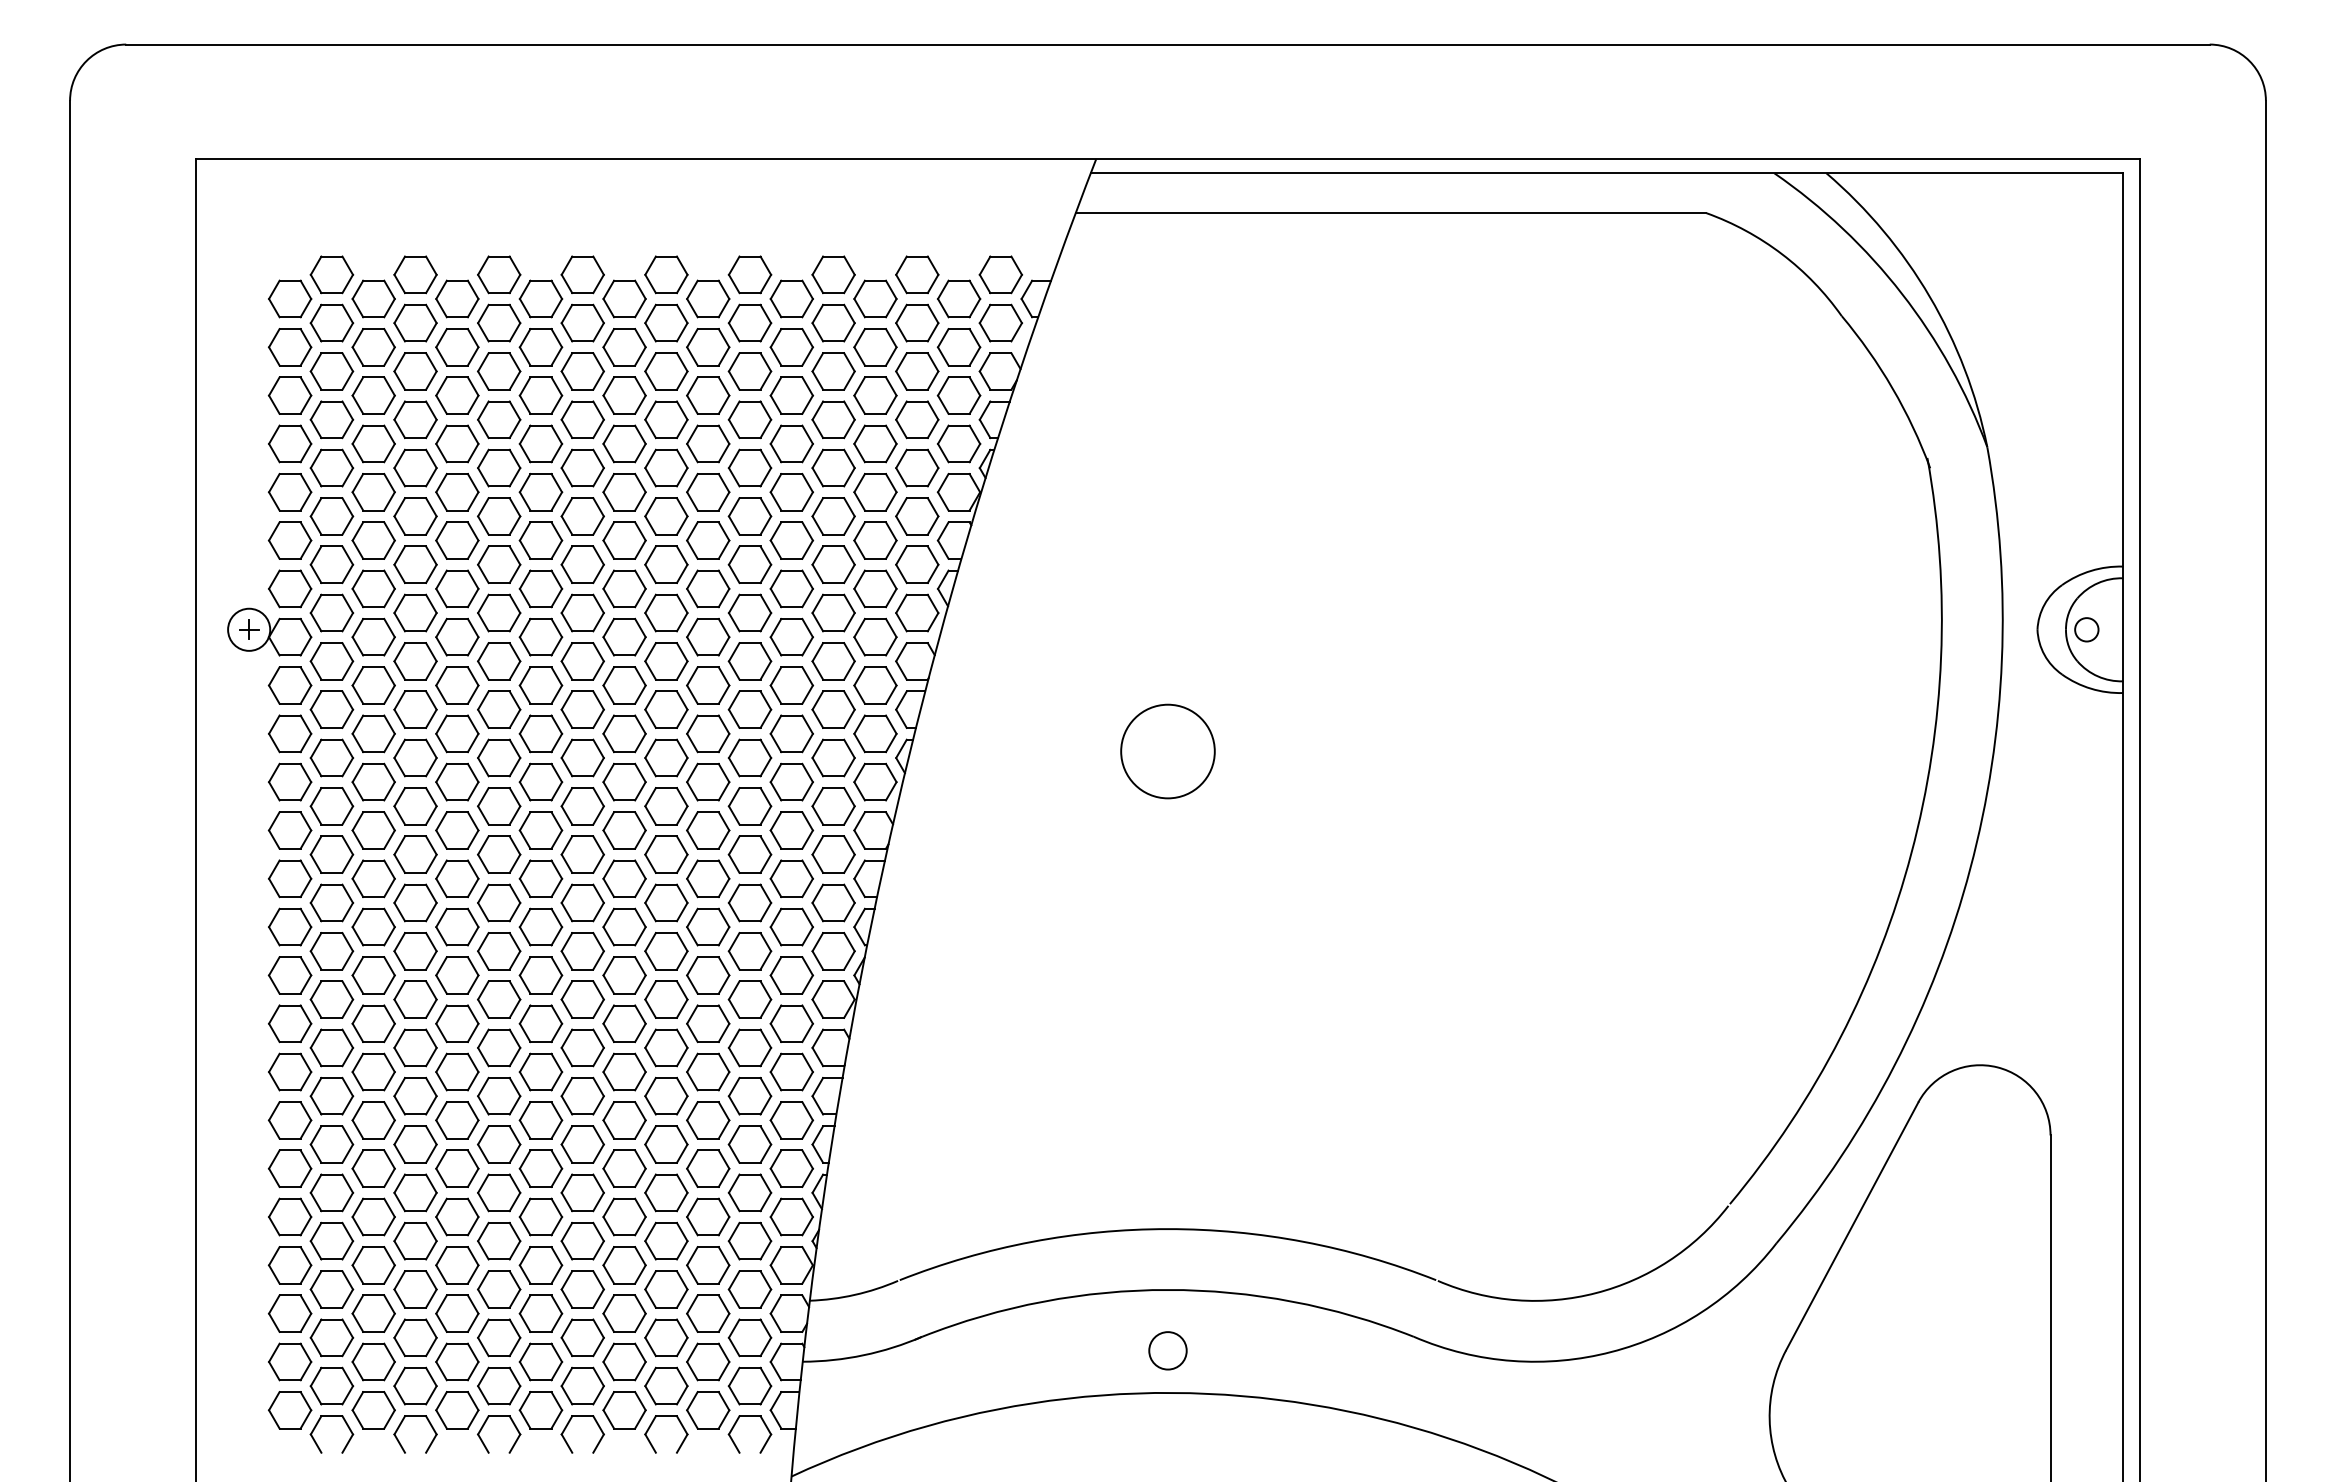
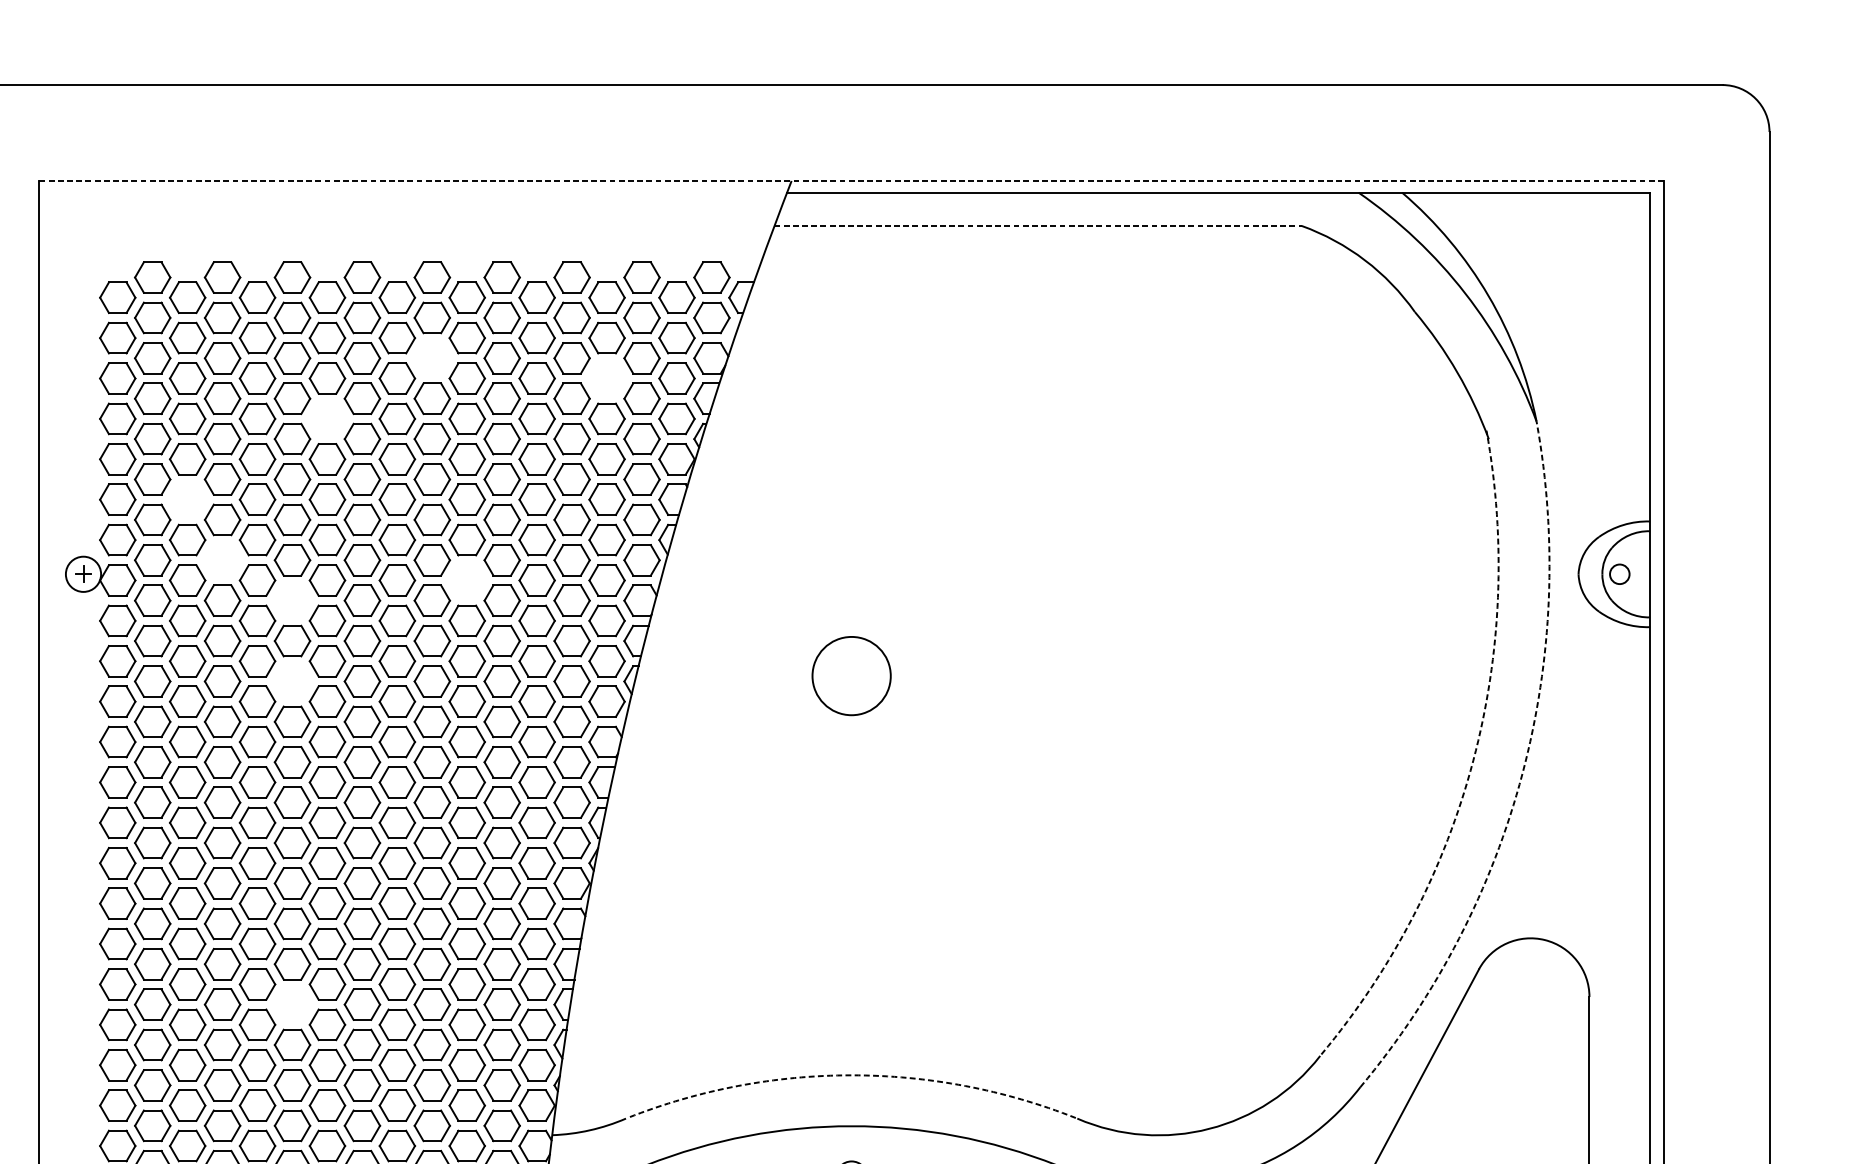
line: (1168, 159) -> (852, 181), solid -> dashed
line: (1391, 213) -> (1038, 226), solid -> dashed
part: (666, 371) -> (432, 358), removed
part: (875, 395) -> (607, 378), removed
part: (540, 443) -> (327, 418), removed
part: (373, 540) -> (187, 499), removed
part: (415, 612) -> (222, 559), removed
part: (708, 636) -> (467, 579), removed
part: (499, 661) -> (292, 600), removed
part: (499, 757) -> (292, 681), removed
arc: (1911, 853) -> (1473, 761), solid -> dashed
arc: (1970, 868) -> (1522, 773), solid -> dashed
part: (499, 1144) -> (292, 1004), removed
arc: (1168, 1229) -> (852, 1075), solid -> dashed

